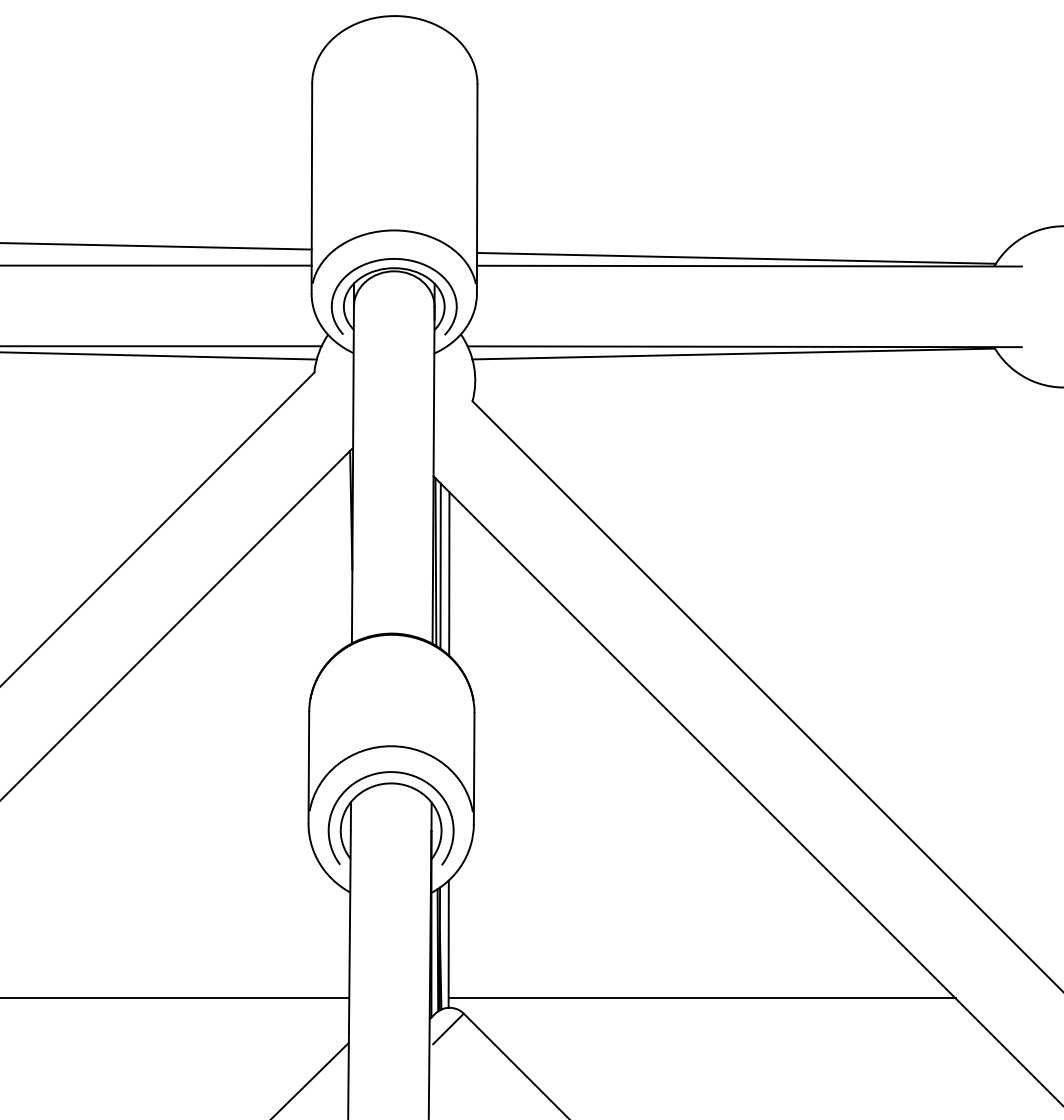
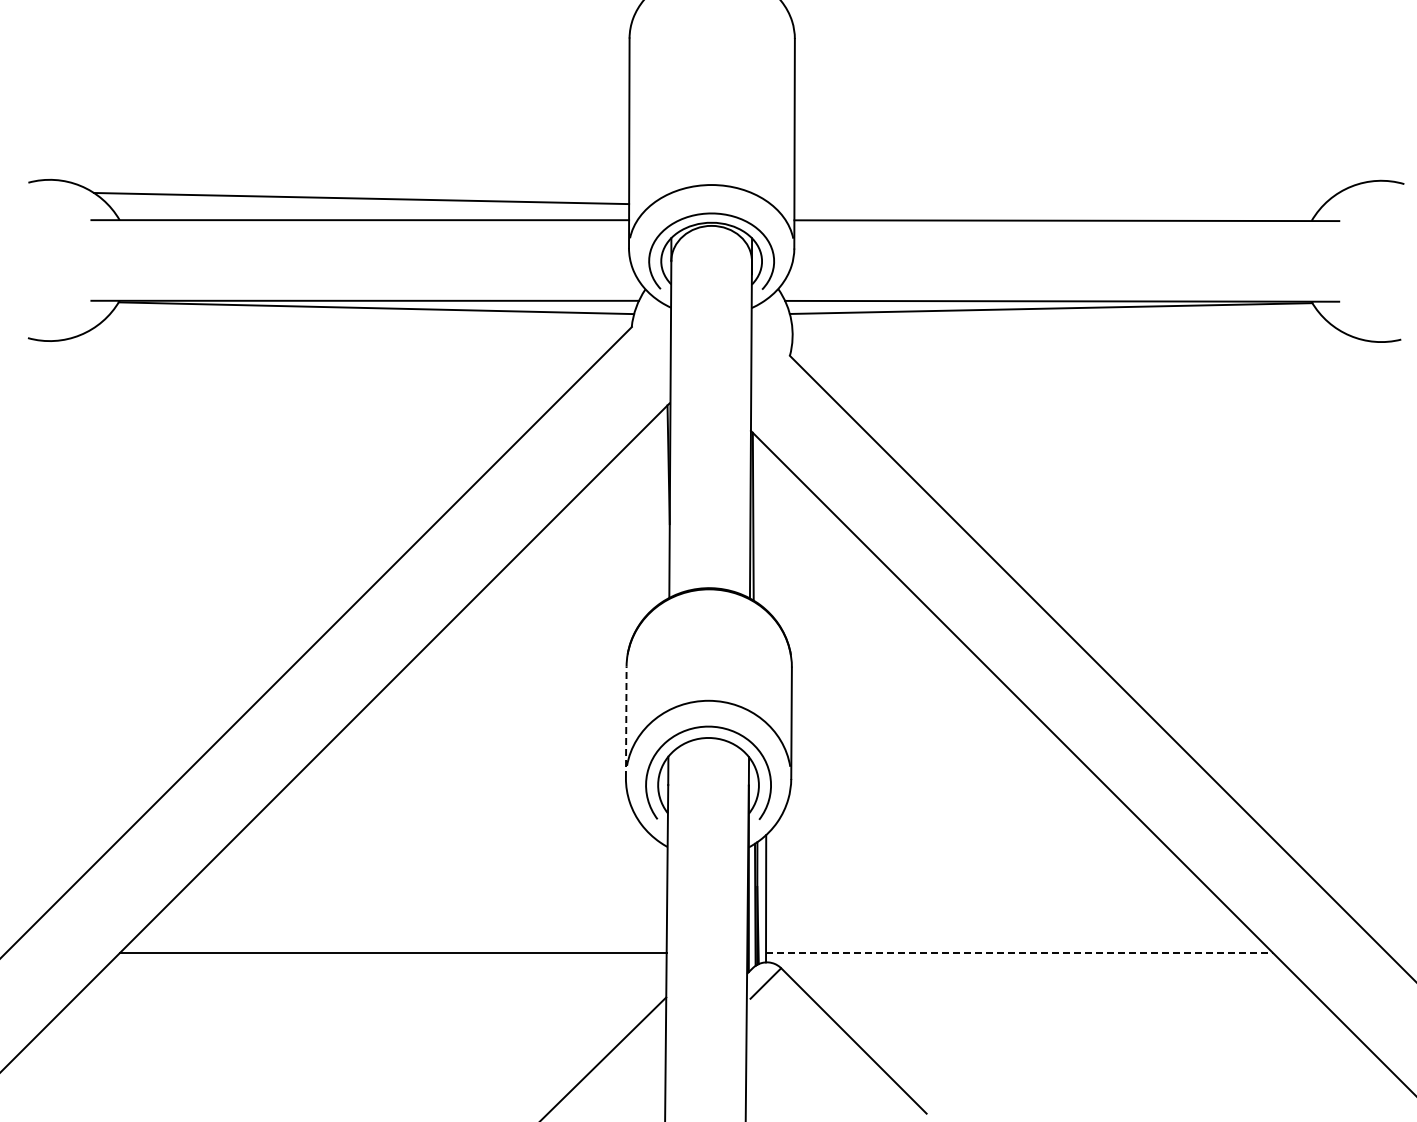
line: (736, 257) -> (1053, 212), removed
line: (440, 565) -> (757, 520), removed
line: (449, 573) -> (766, 528), removed
line: (309, 767) -> (626, 722), solid -> dashed
line: (702, 997) -> (1019, 952), solid -> dashed

